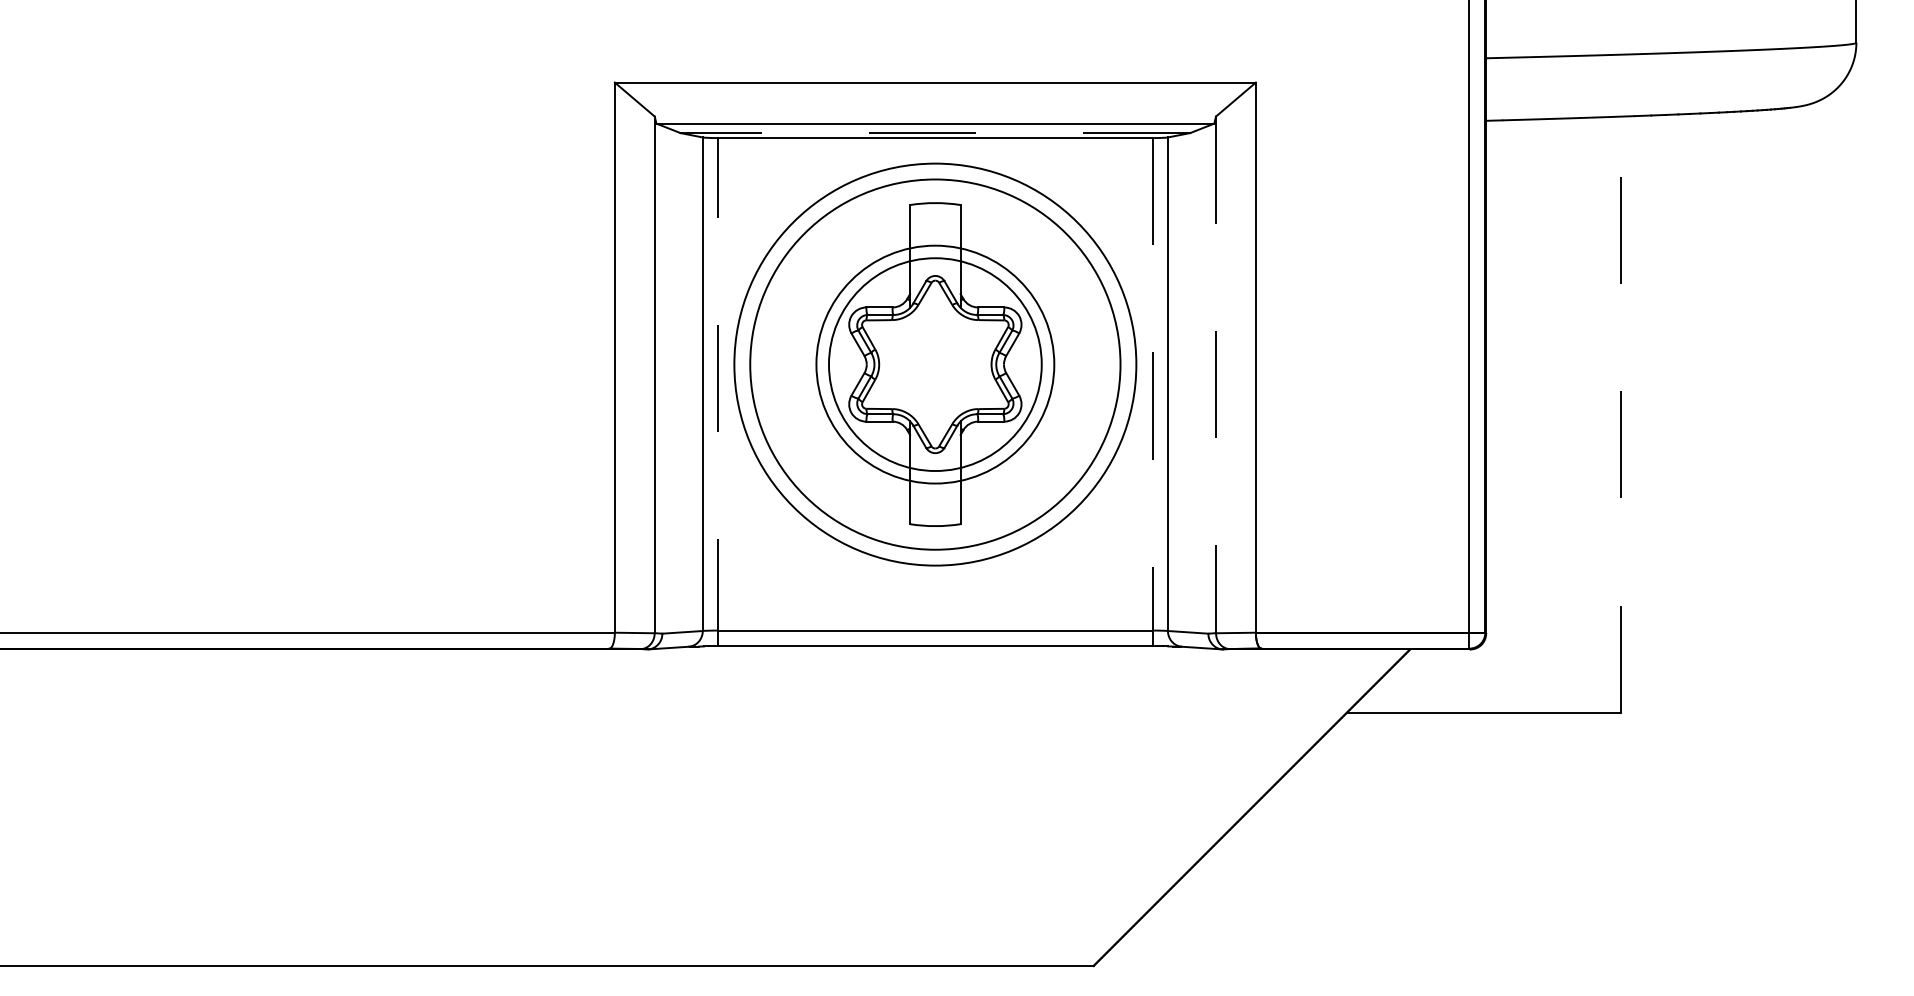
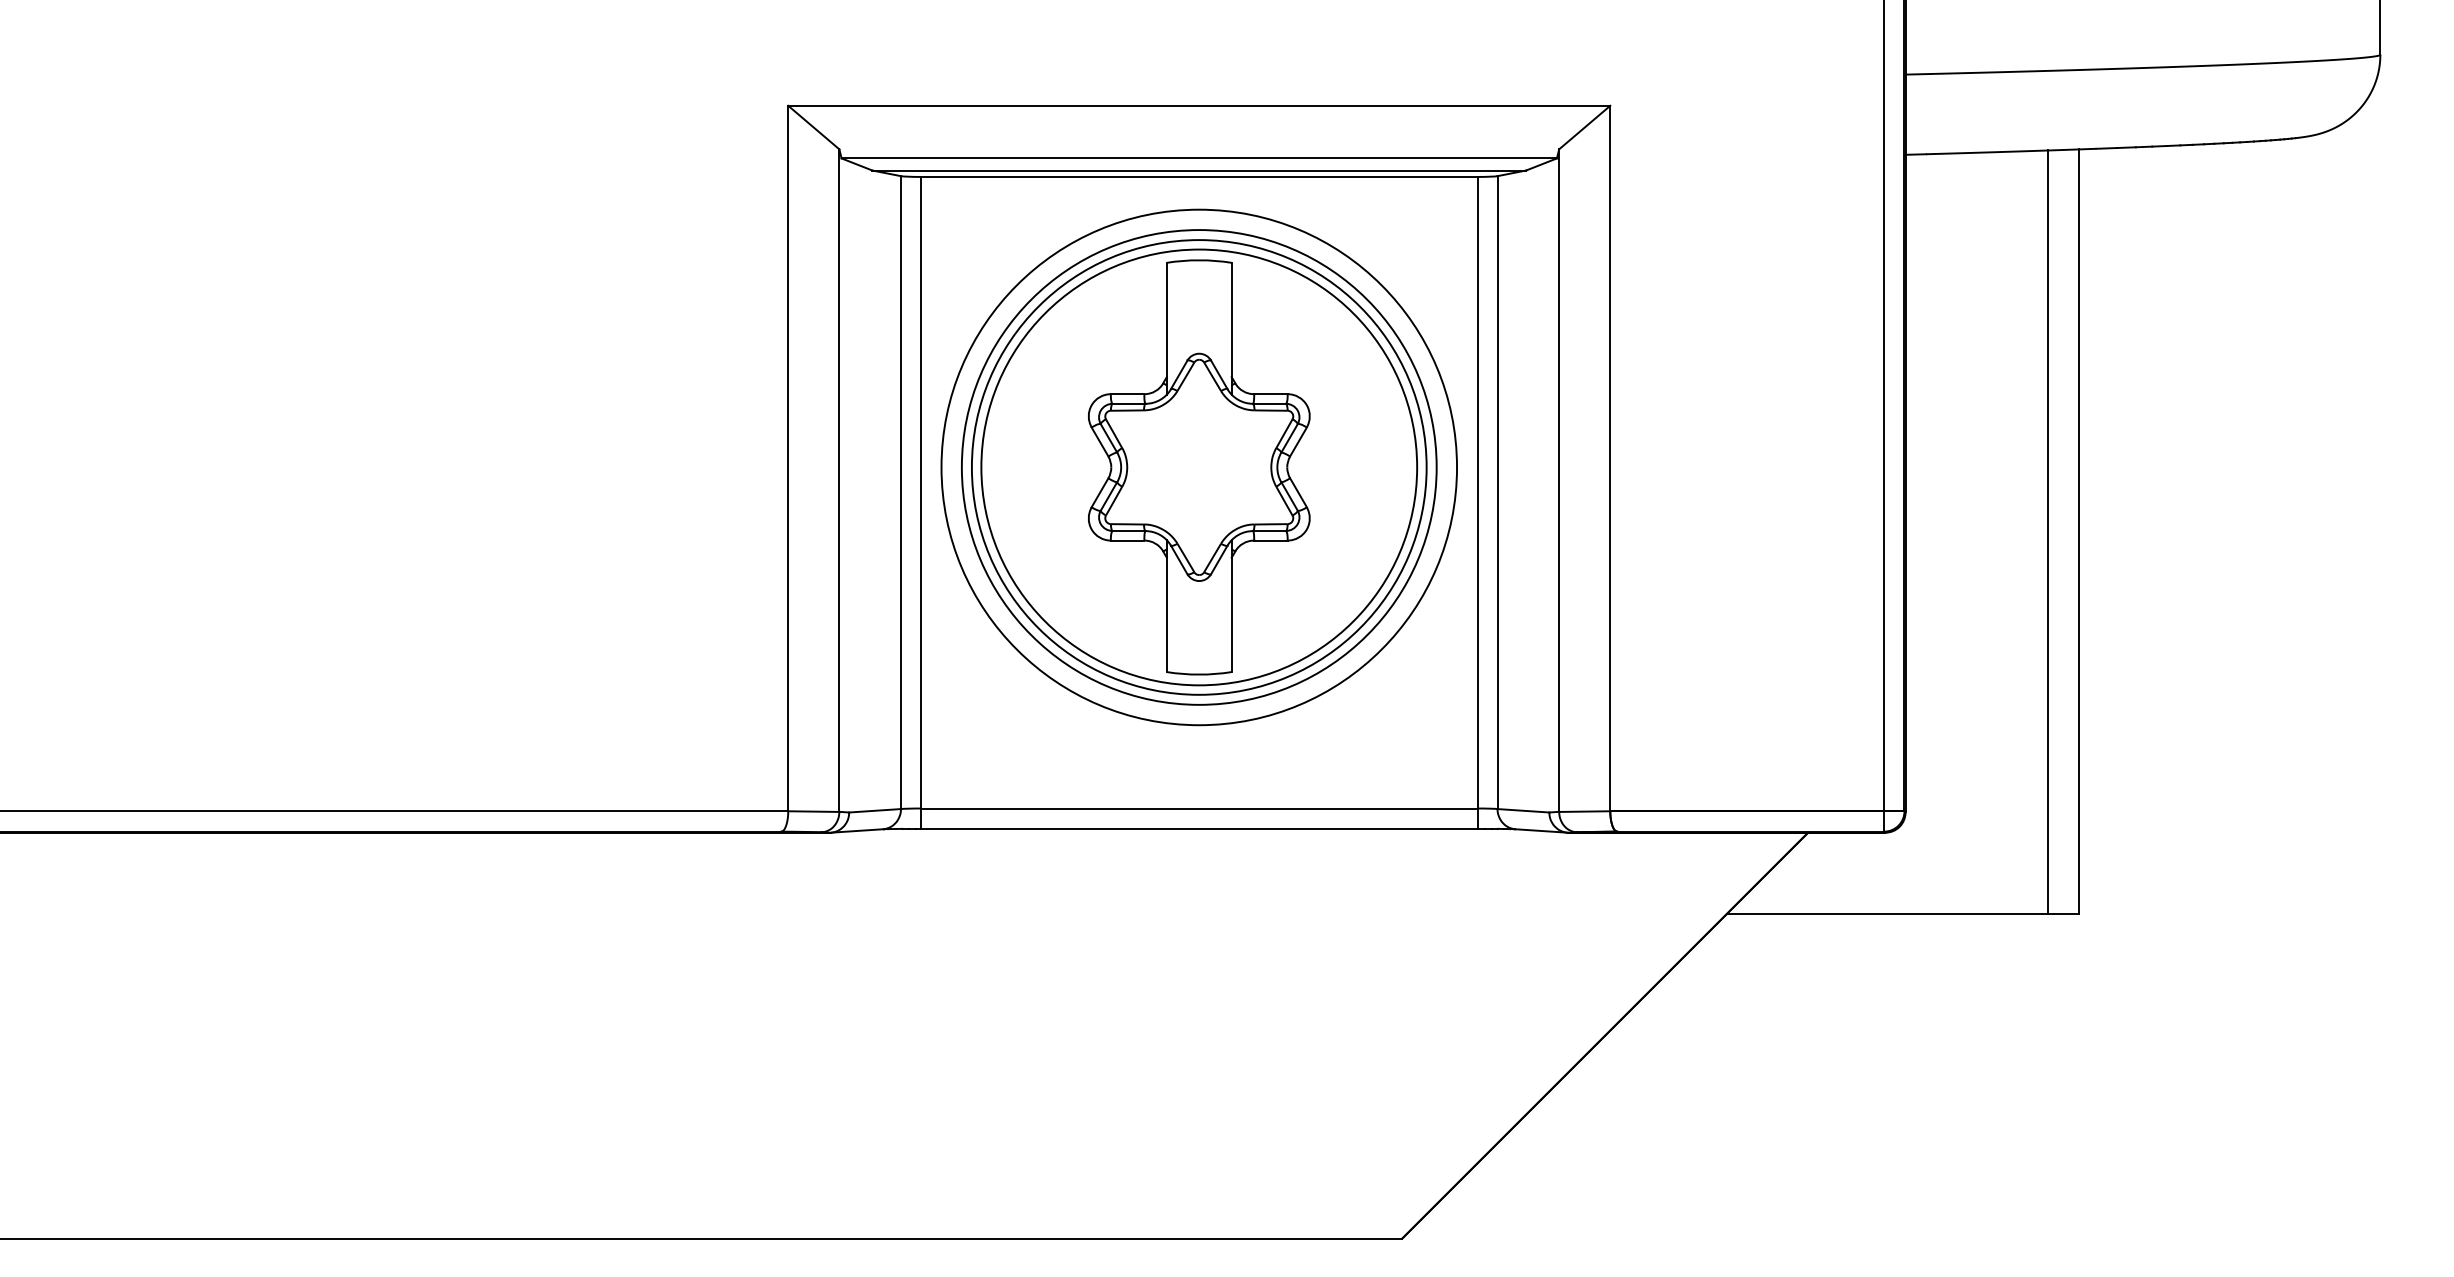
line: (935, 133) -> (1199, 170), dashed -> solid
circle: (934, 364) -> (1198, 467), size x1.67
circle: (935, 364) -> (1199, 467), size x1.43
line: (1216, 375) -> (1559, 481), dashed -> solid
line: (717, 391) -> (920, 502), dashed -> solid
line: (1152, 392) -> (1477, 503), dashed -> solid
line: (1597, 414) -> (2048, 531), added
line: (1620, 414) -> (2078, 531), dashed -> solid

